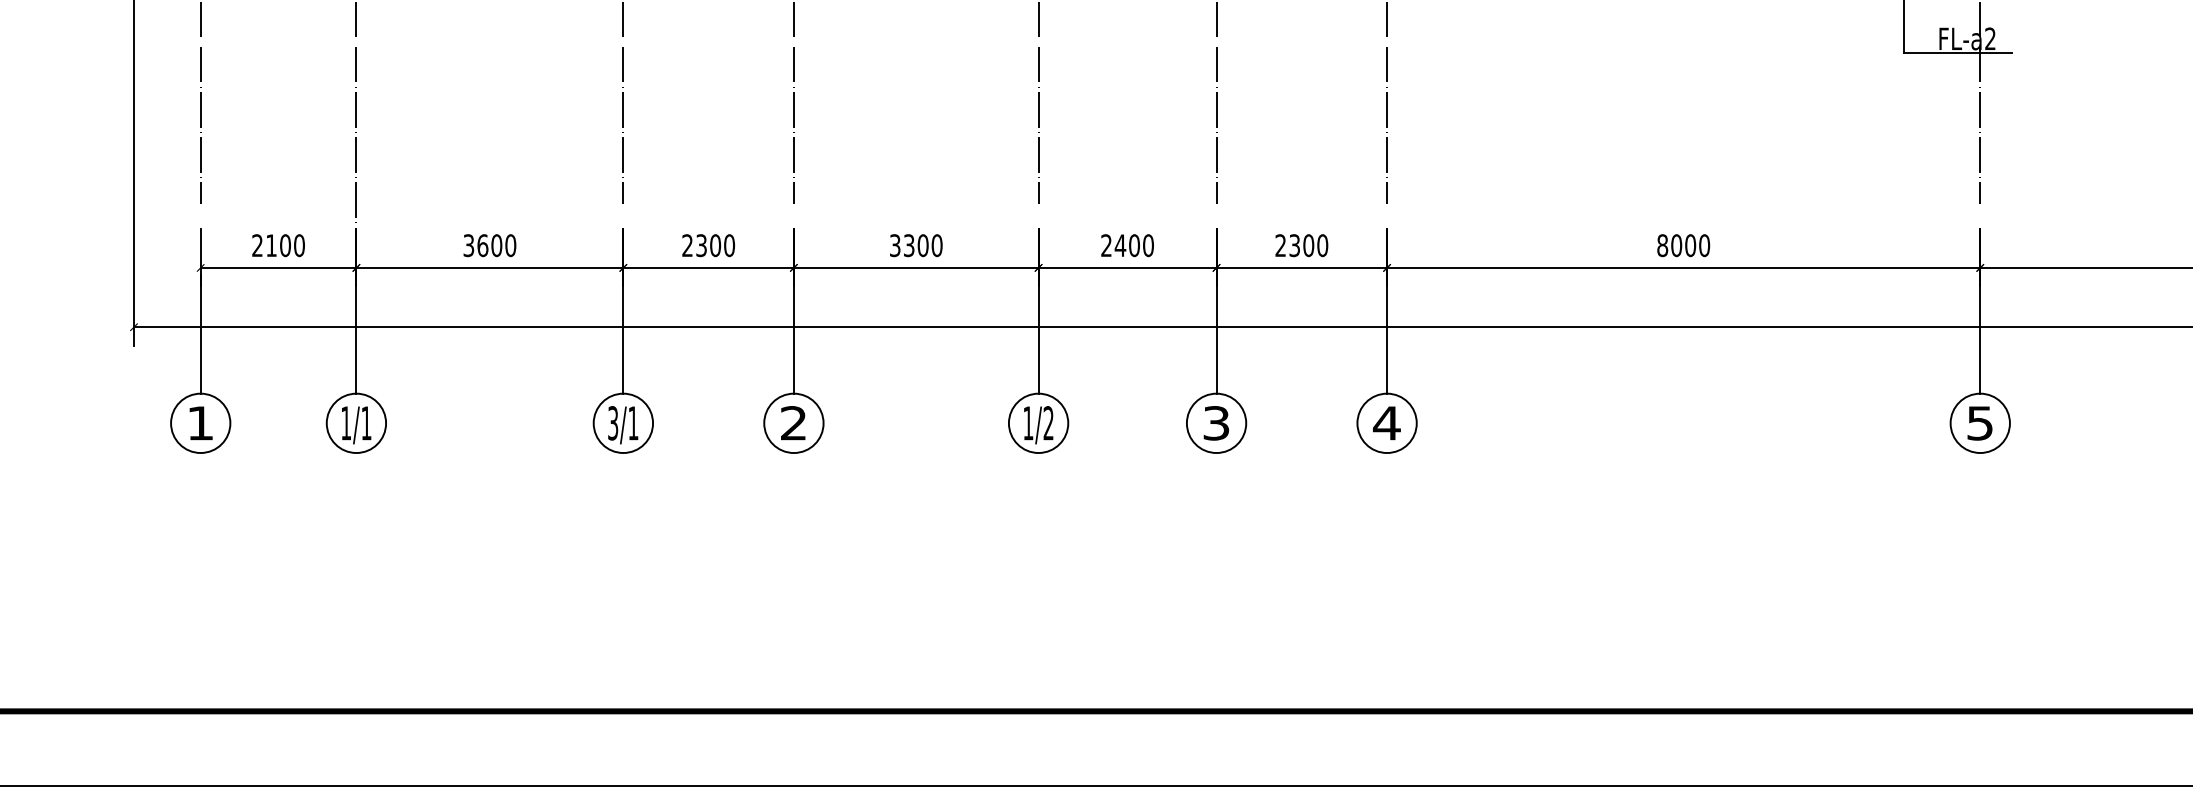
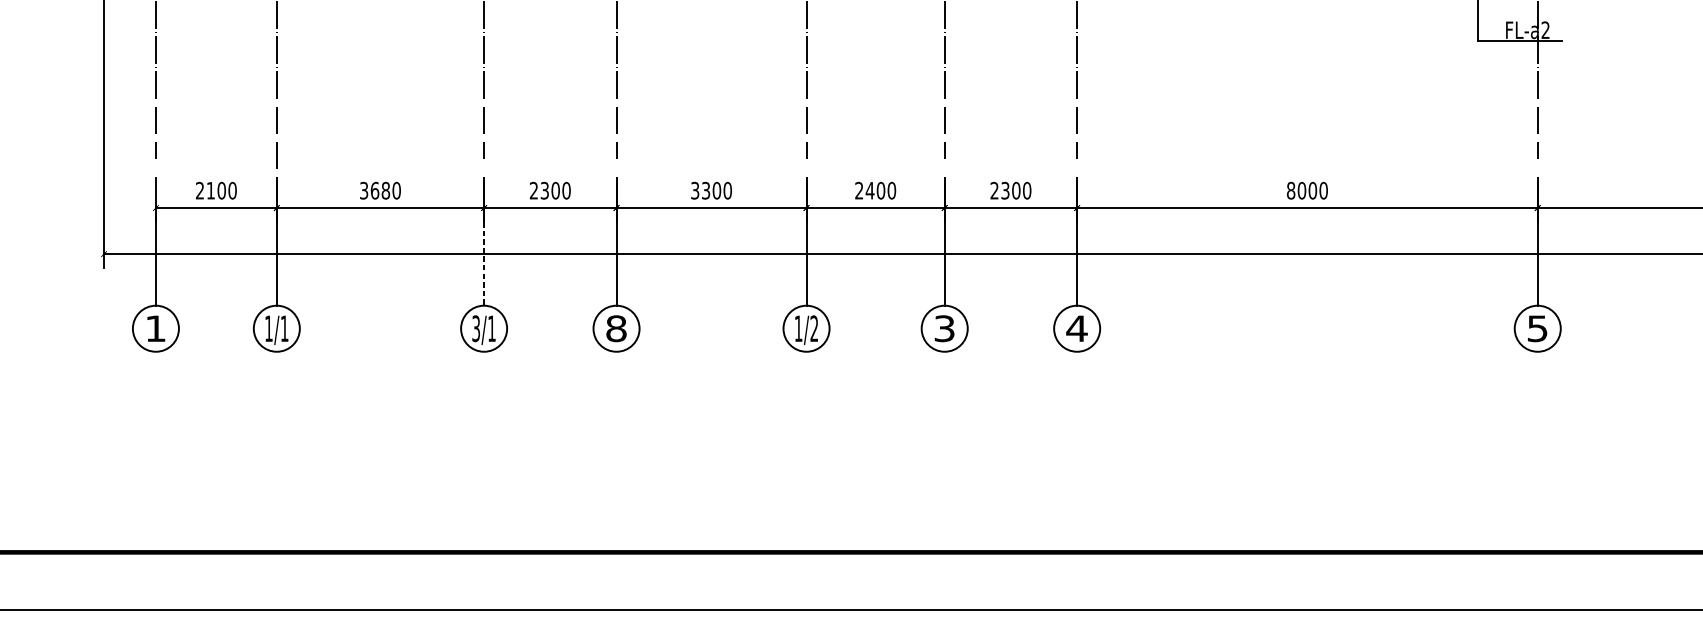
text: (496, 245) -> (385, 190), 3600 -> 3680
line: (623, 334) -> (484, 259), solid -> dashed
text: (793, 423) -> (616, 328), 2 -> 8

